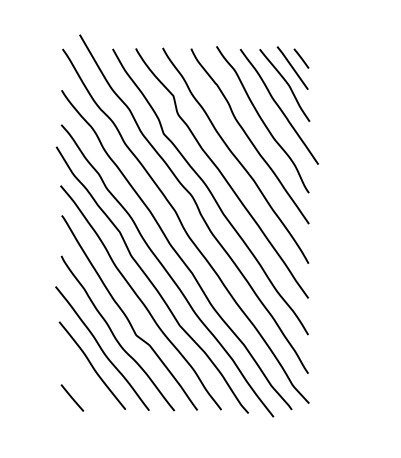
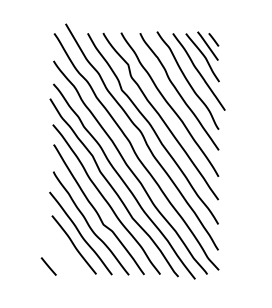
line: (71, 397) -> (48, 266), moved

